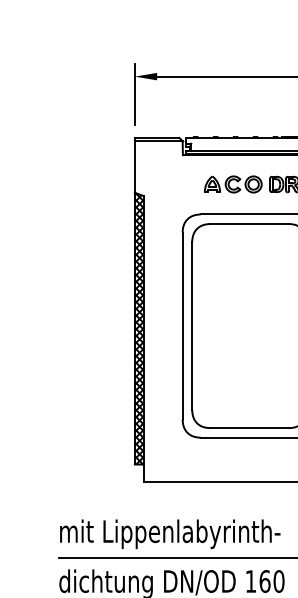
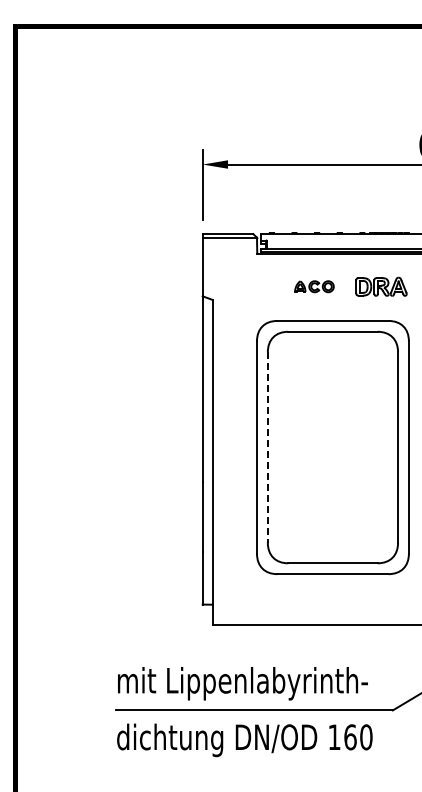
part: (233, 184) -> (314, 286), size x0.6
line: (191, 326) -> (267, 448), solid -> dashed
hatch: (139, 328) -> (207, 450), removed

